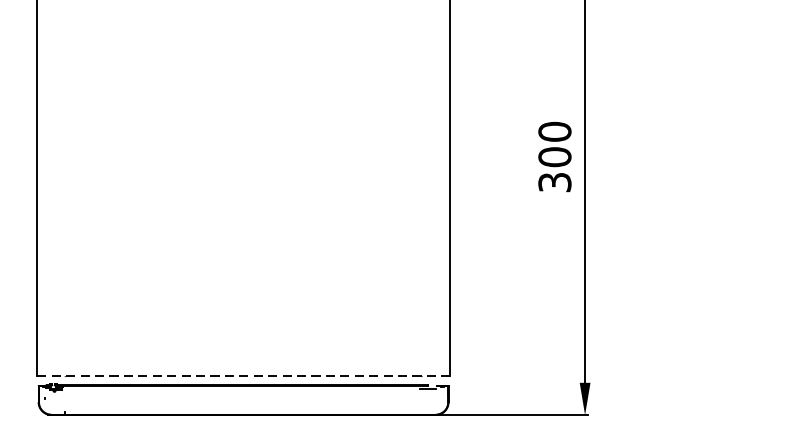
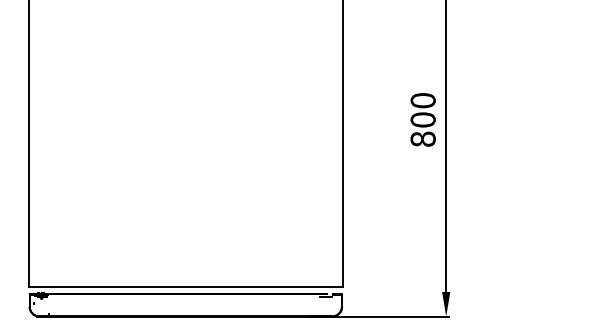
text: (554, 181) -> (422, 138), 300 -> 800
line: (244, 376) -> (186, 287), dashed -> solid

